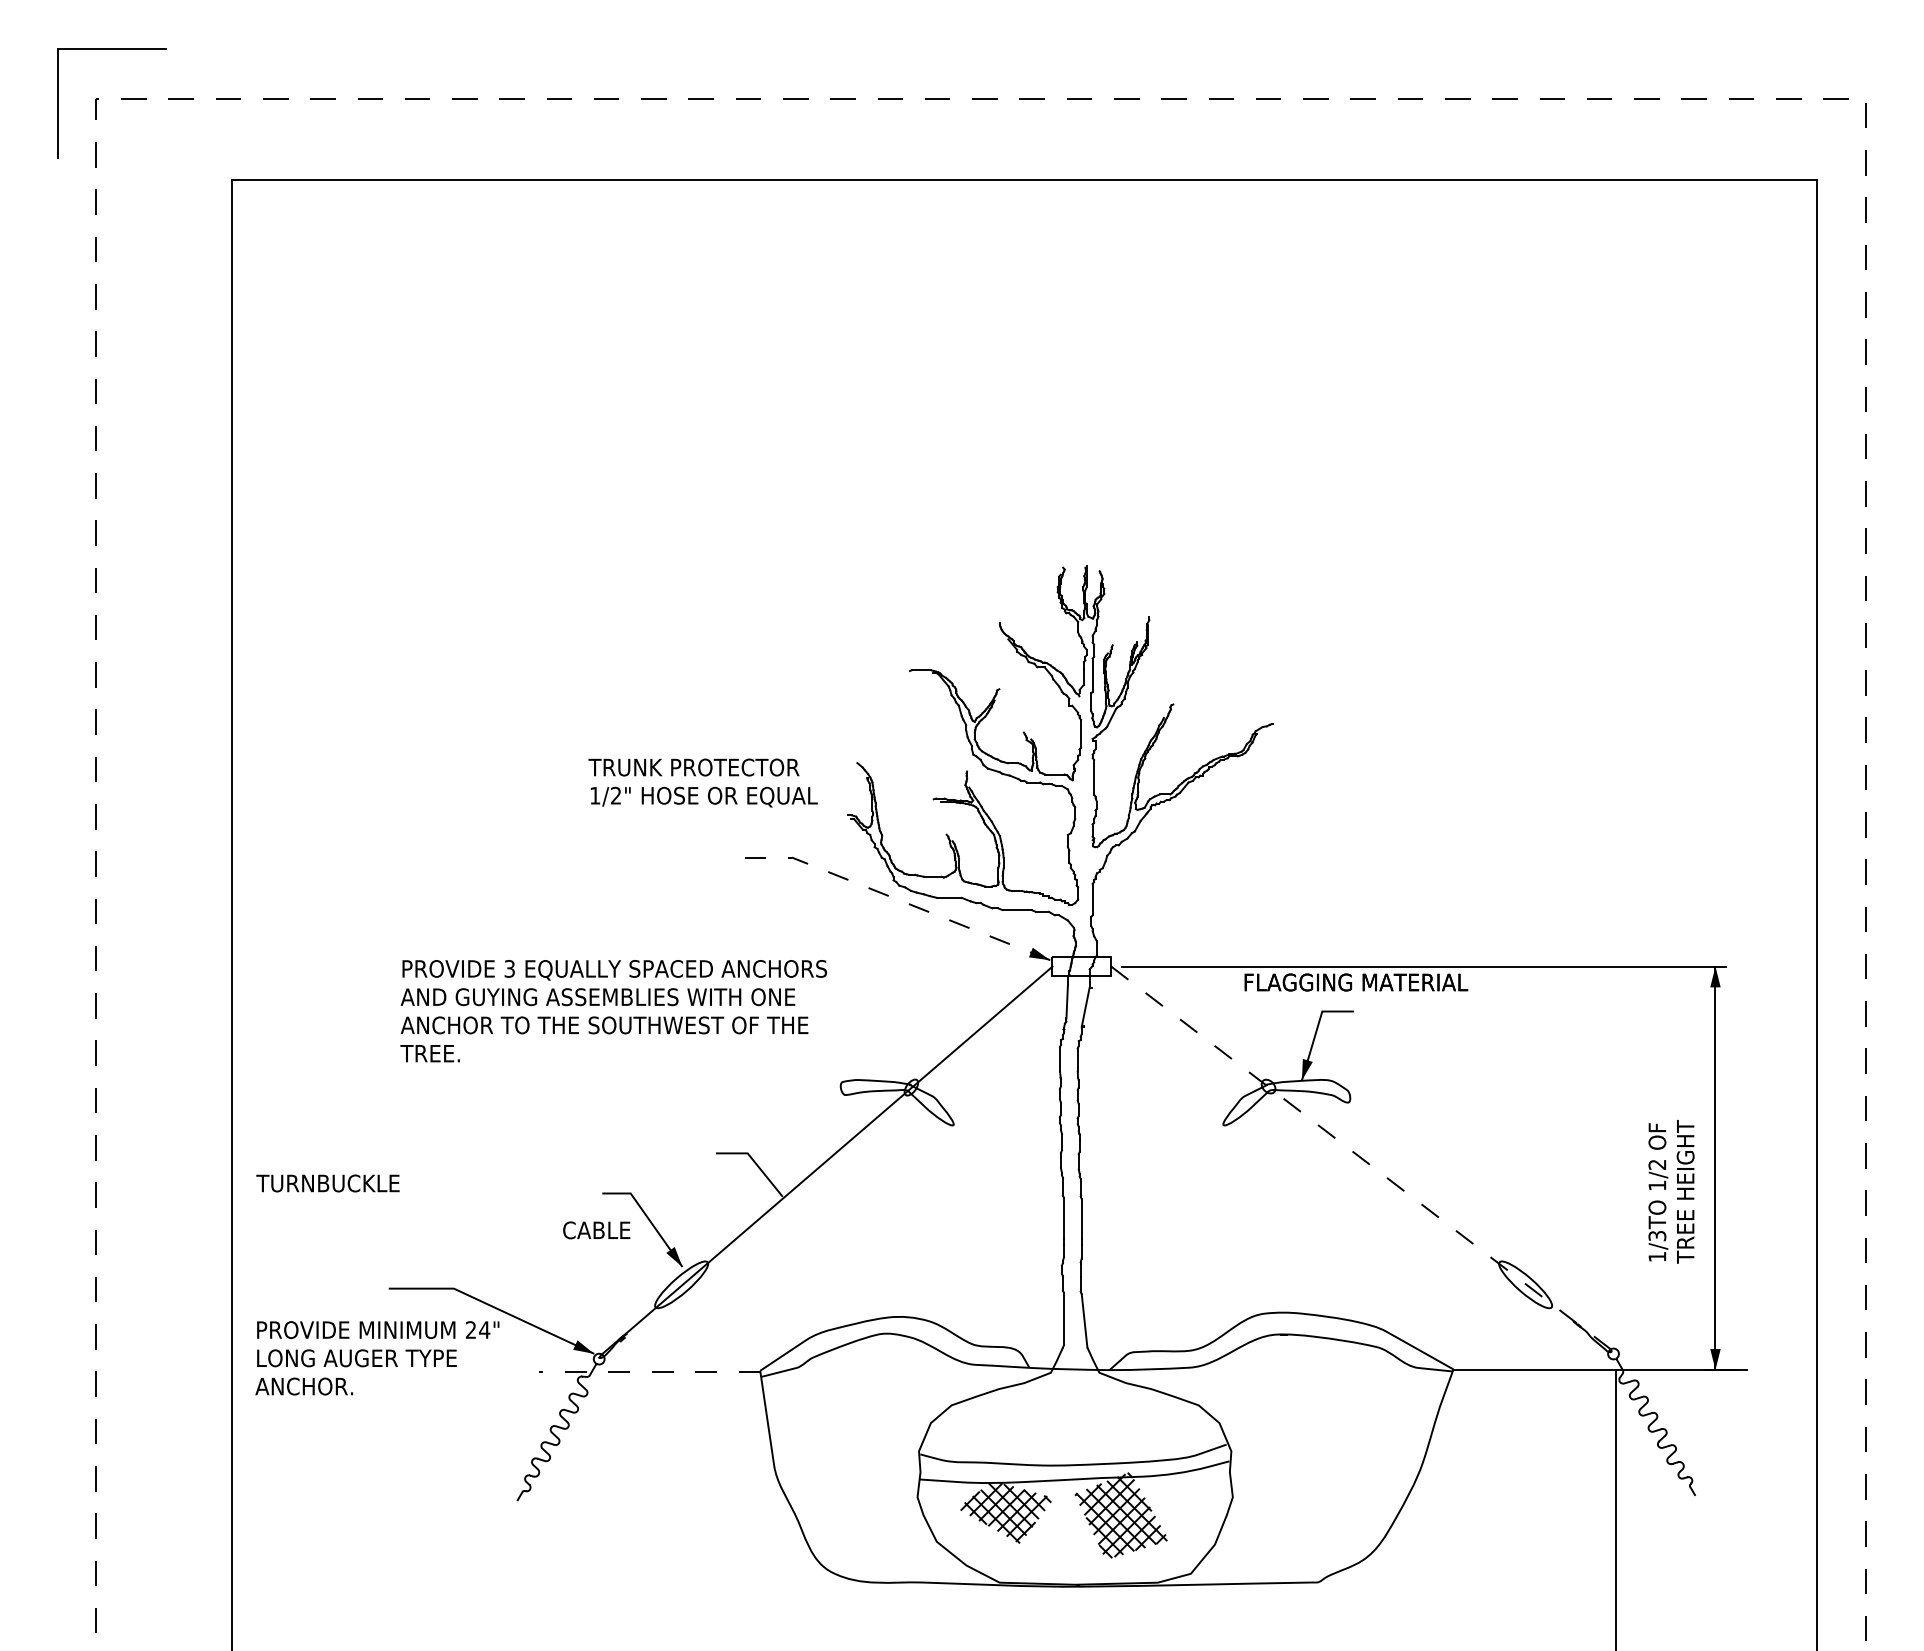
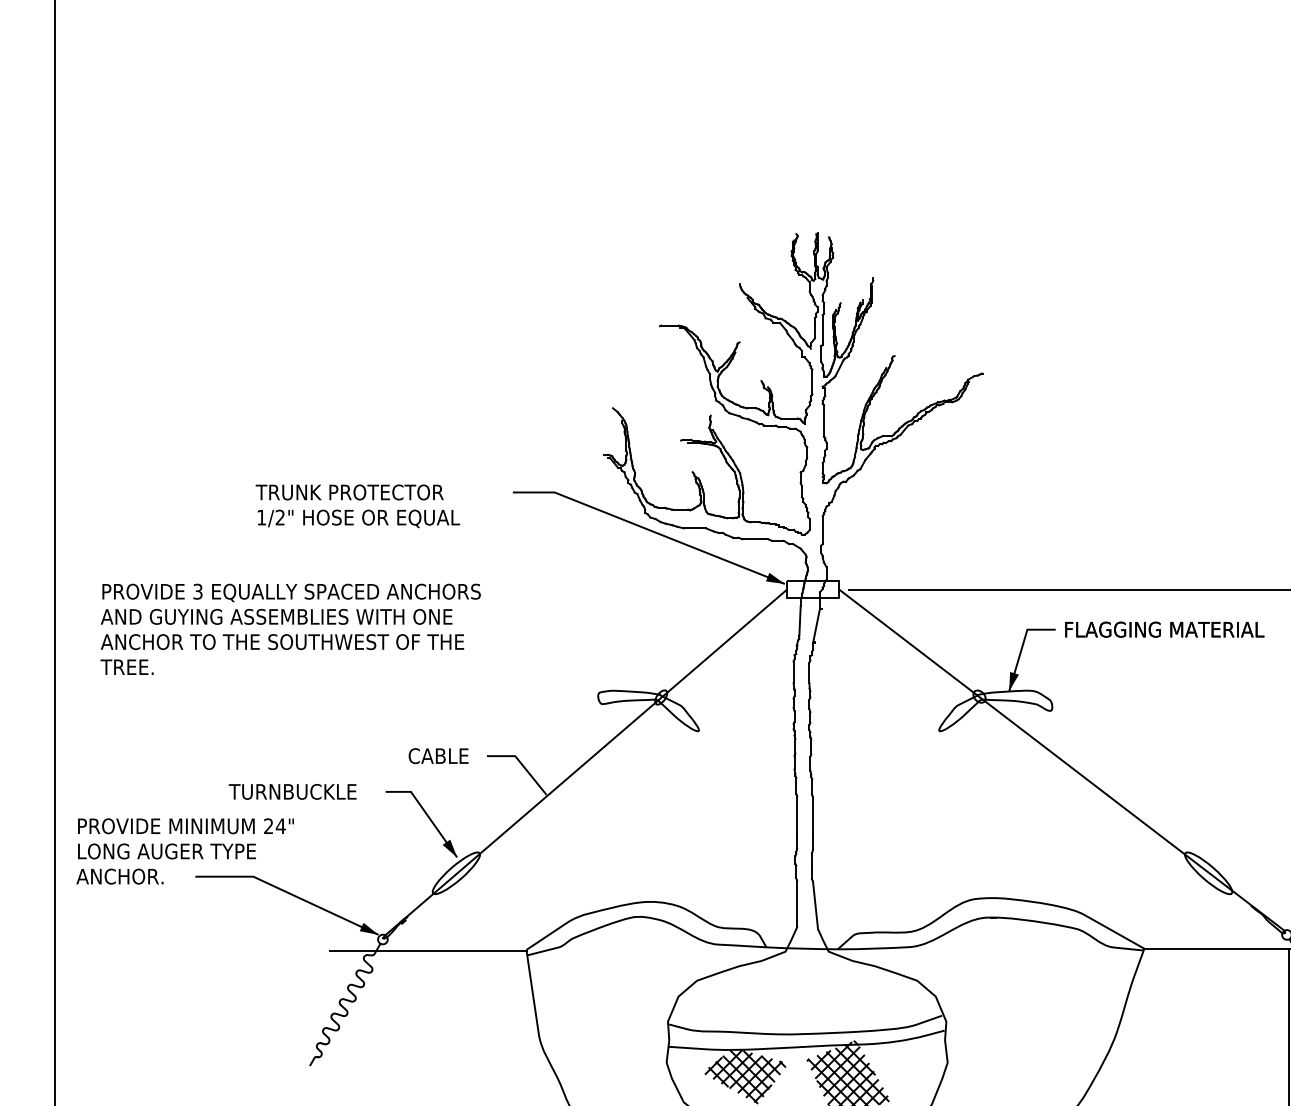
text: (702, 782) -> (357, 505), moved
line: (898, 900) -> (649, 530), dashed -> solid
text: (1356, 982) -> (1164, 629), moved
text: (613, 1011) -> (290, 629), moved
line: (1360, 1157) -> (1061, 759), dashed -> solid
text: (327, 1183) -> (292, 791), moved
text: (596, 1230) -> (438, 756), moved
text: (377, 1358) -> (185, 851), moved
line: (649, 1372) -> (427, 951), dashed -> solid

